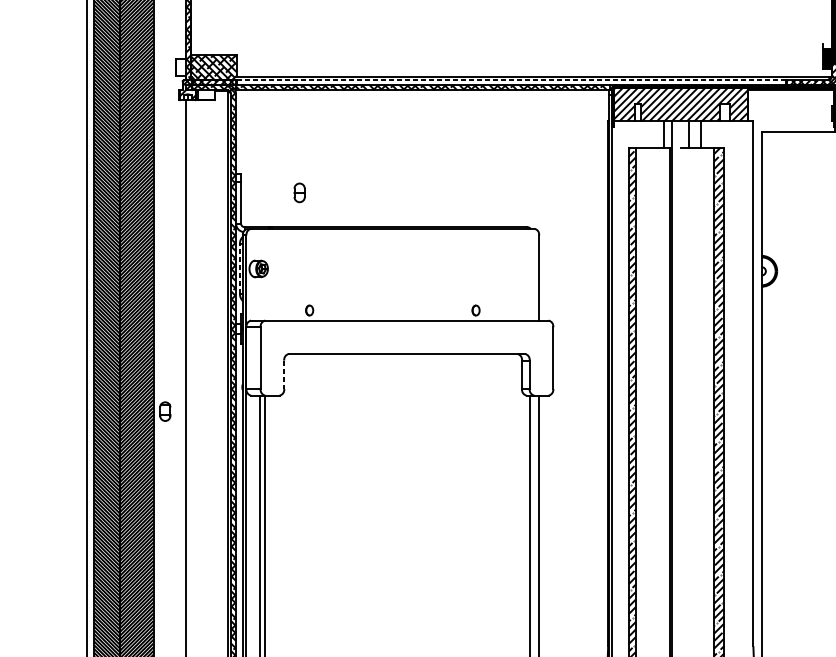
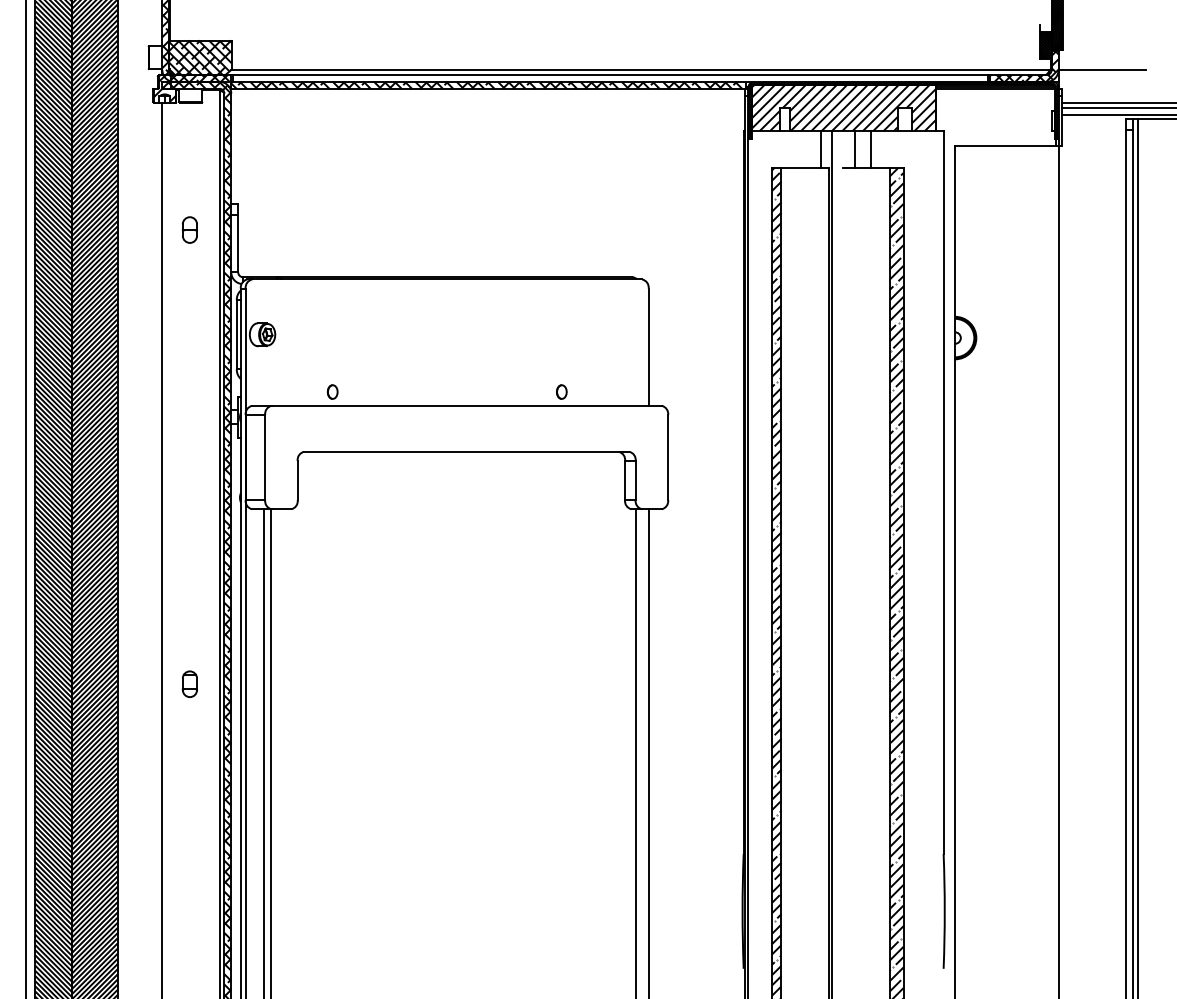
line: (511, 79) -> (610, 74), dashed -> solid
part: (299, 192) -> (189, 229), moved
line: (239, 268) -> (236, 334), dashed -> solid
line: (284, 374) -> (297, 480), dashed -> solid
part: (164, 411) -> (189, 683), moved

